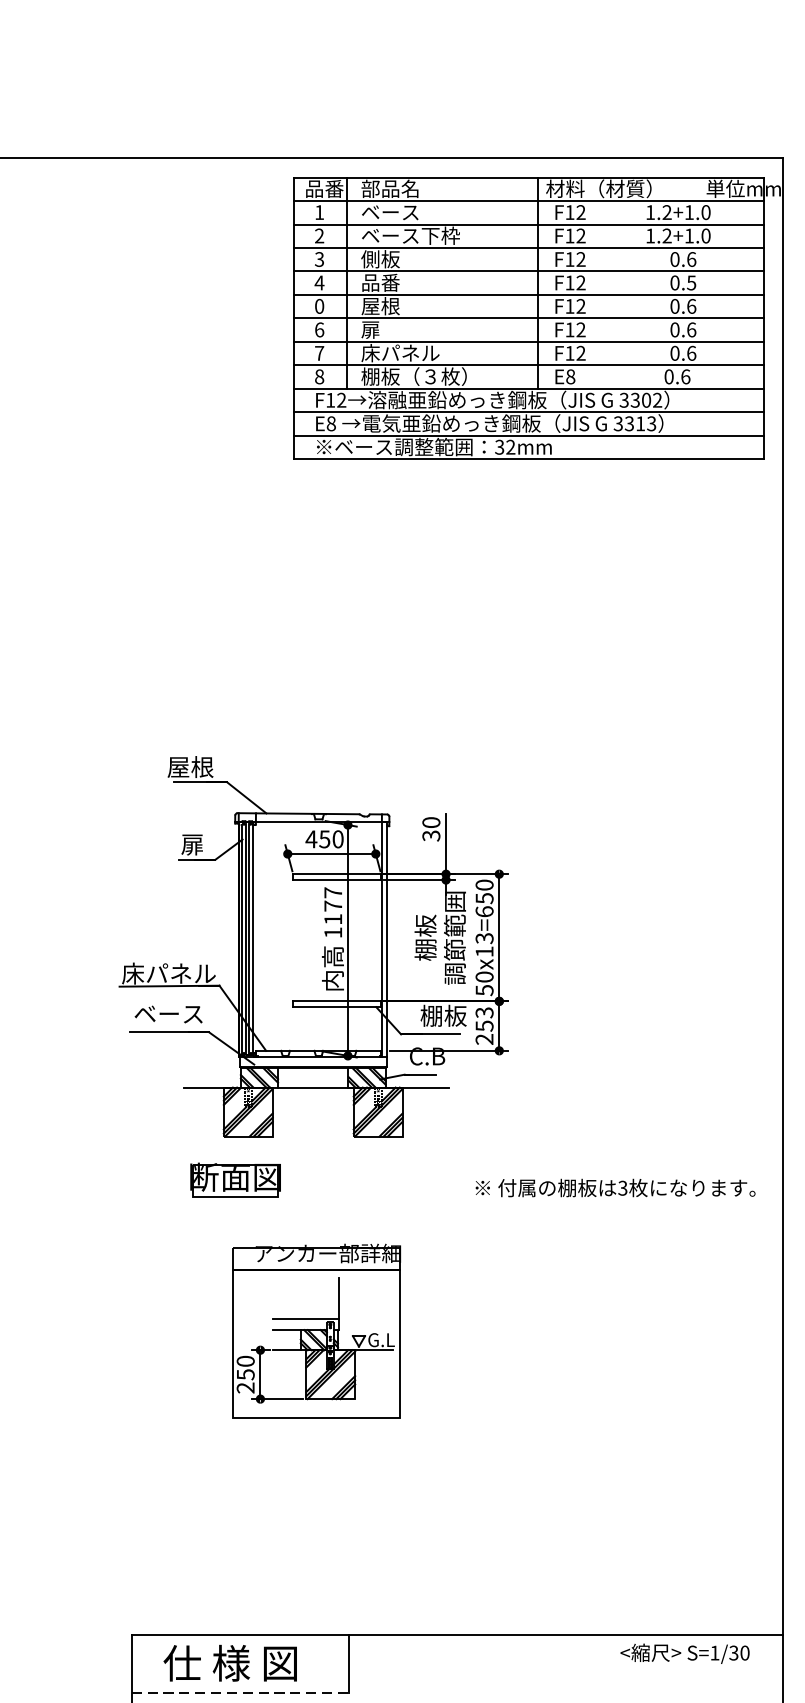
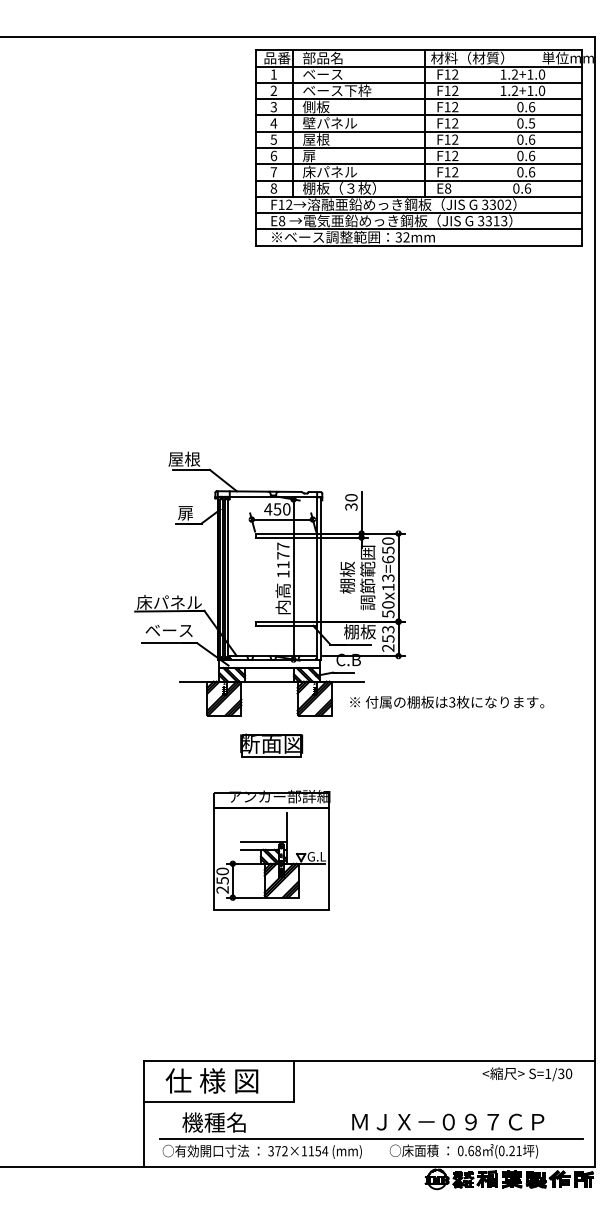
text: (399, 283) -> (329, 123), 品番 -> 壁パネル
text: (319, 306) -> (273, 139), 0 -> 5
part: (235, 1179) -> (271, 745), moved
text: (616, 1186) -> (447, 701), moved
line: (241, 1692) -> (219, 1101), dashed -> solid

